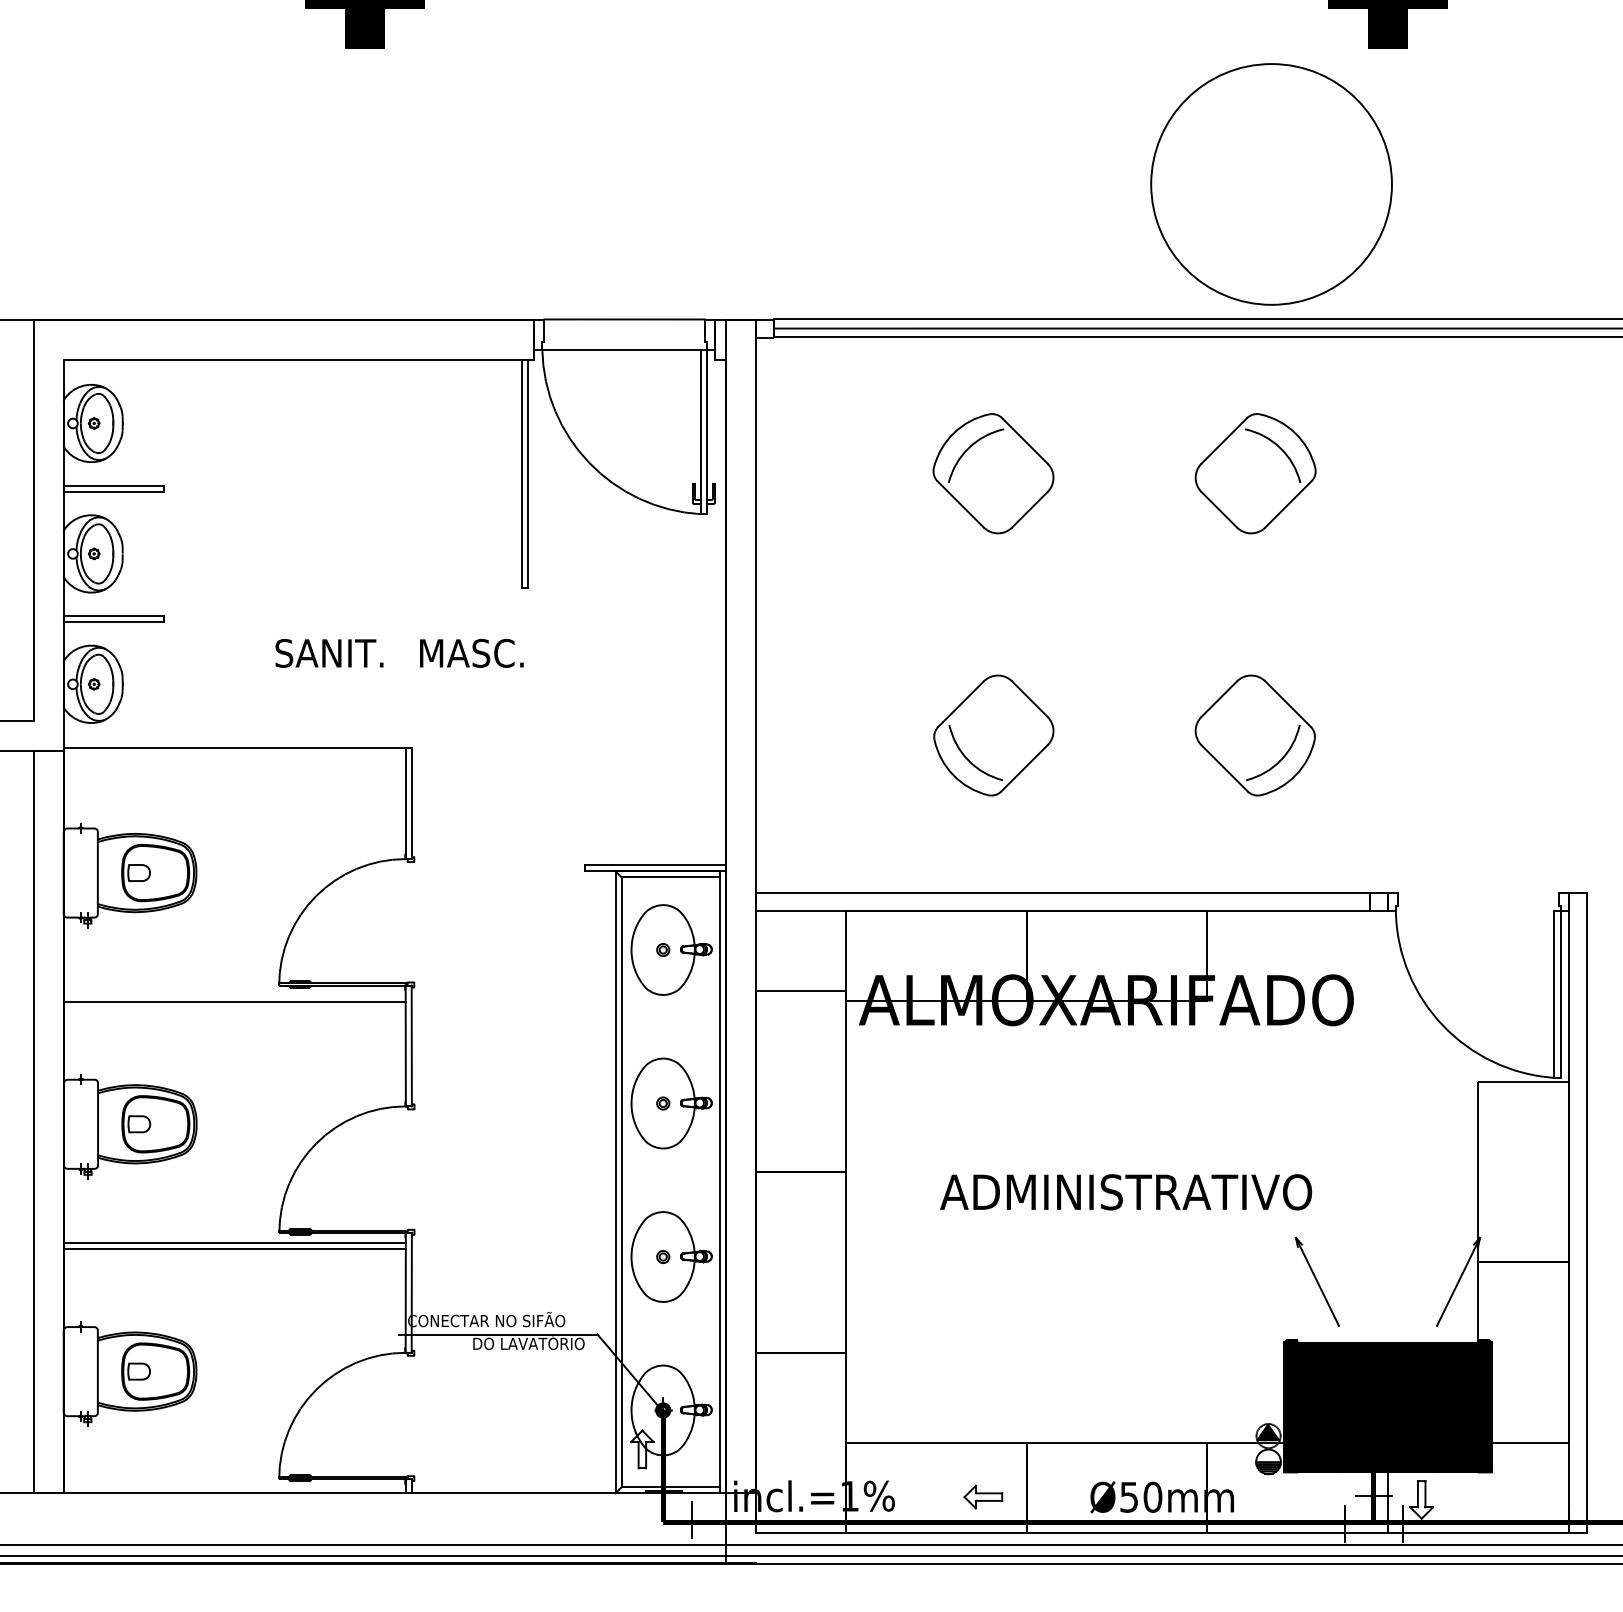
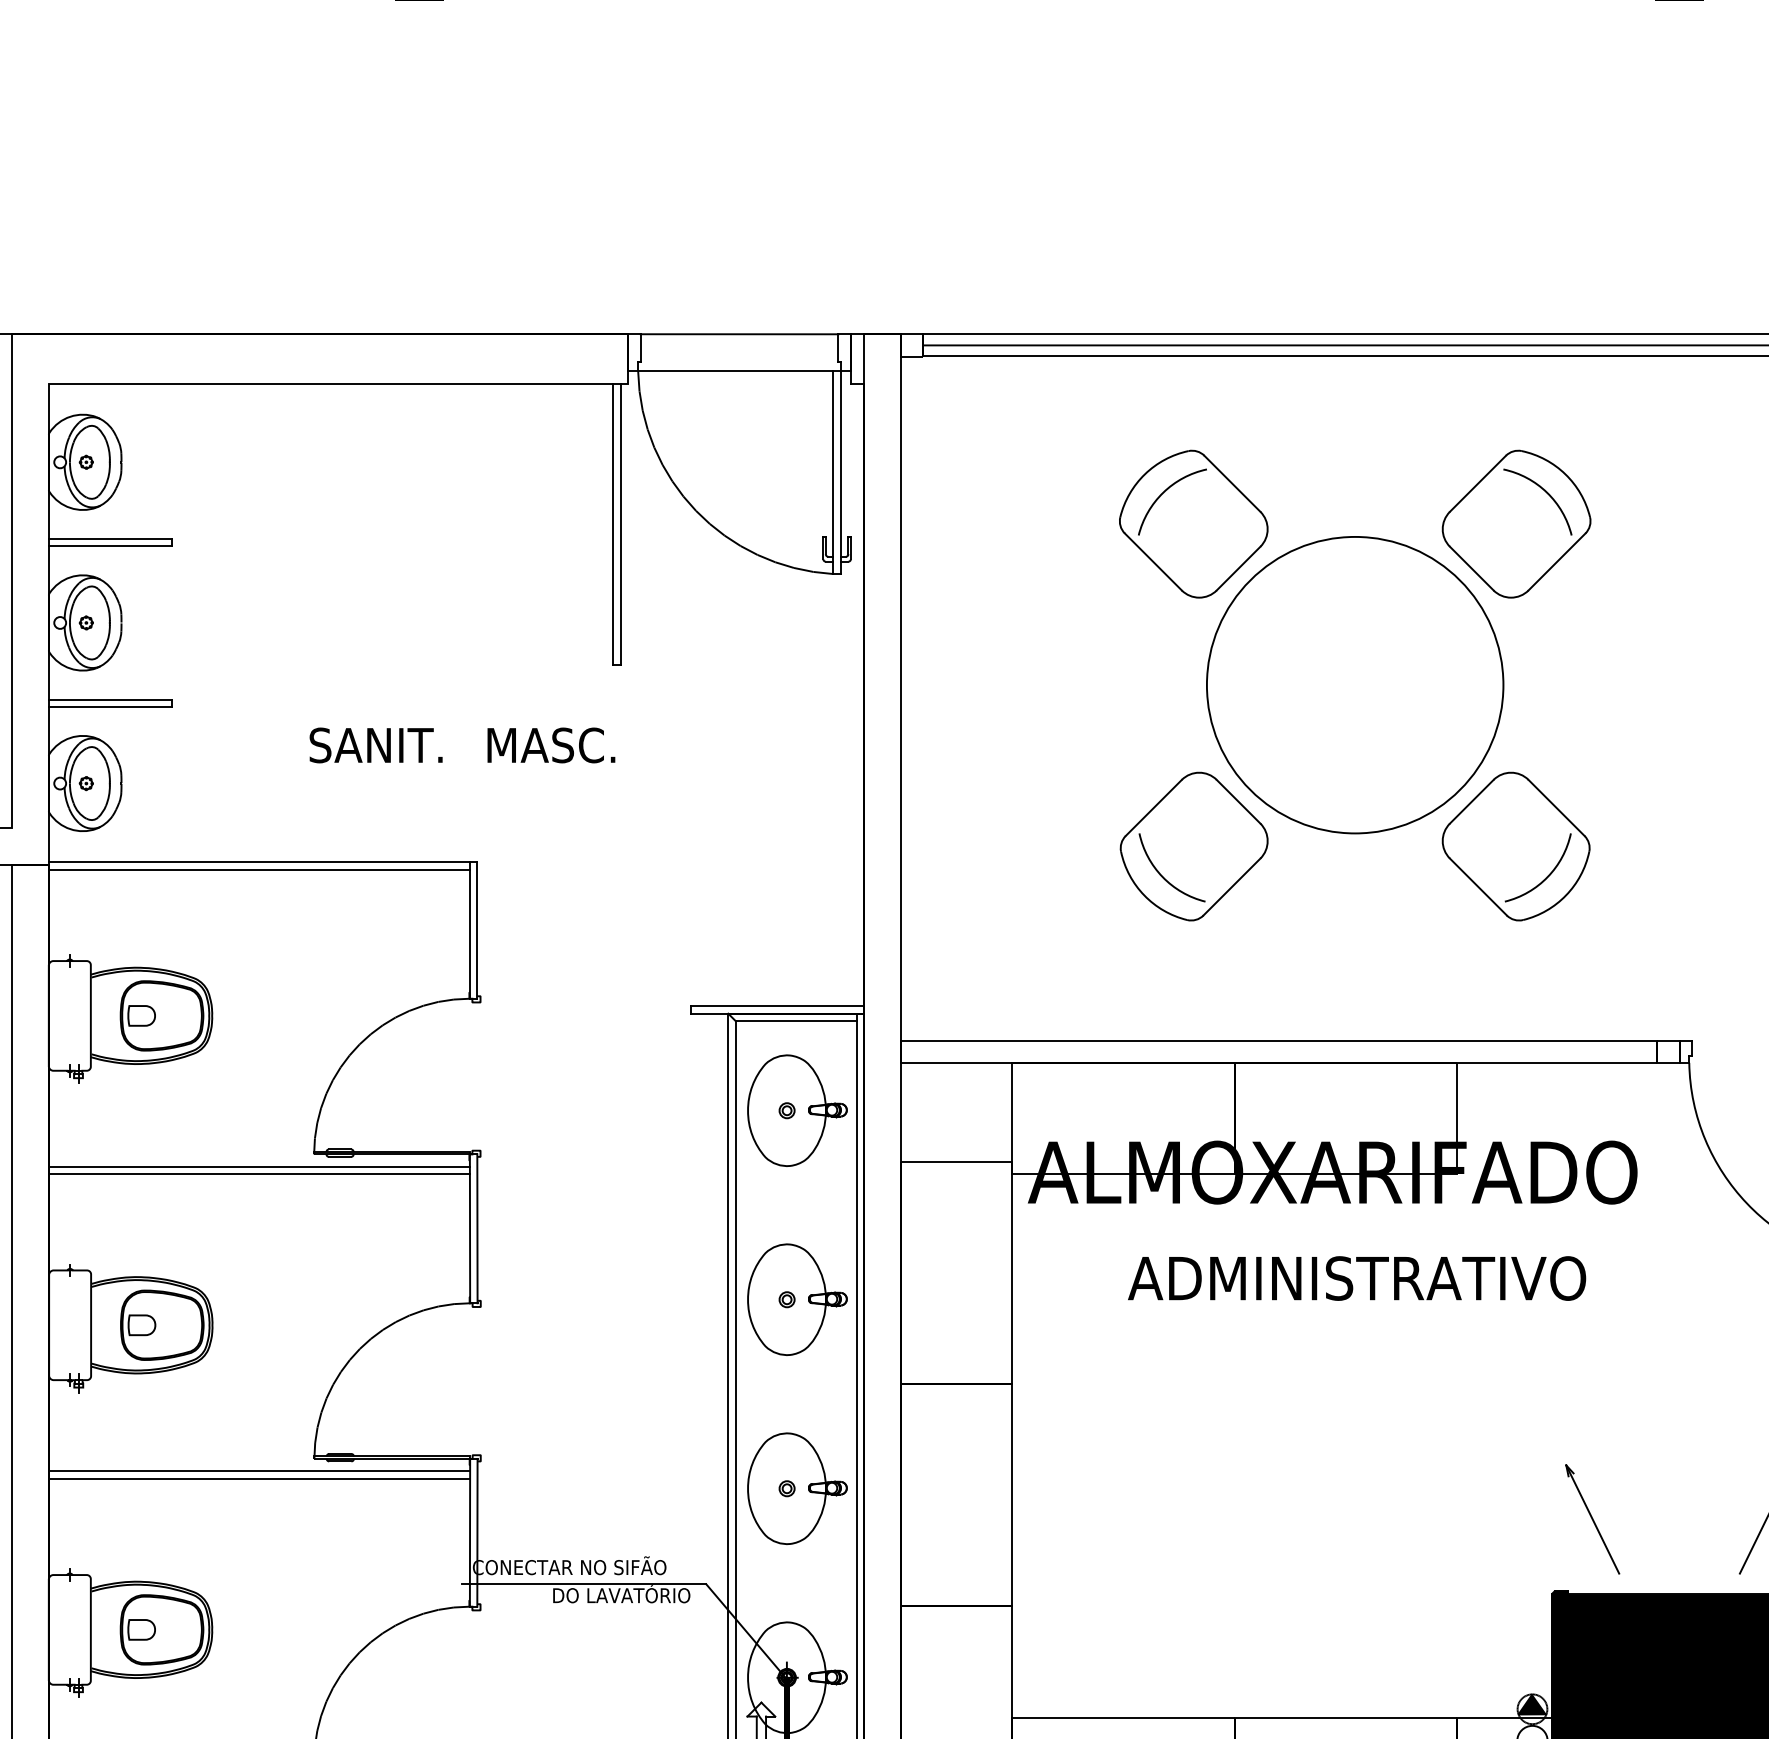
circle: (1271, 184) -> (1355, 685), moved
line: (234, 754) -> (259, 869), added
line: (234, 995) -> (259, 1166), added
text: (1126, 1192) -> (1357, 1278), moved

